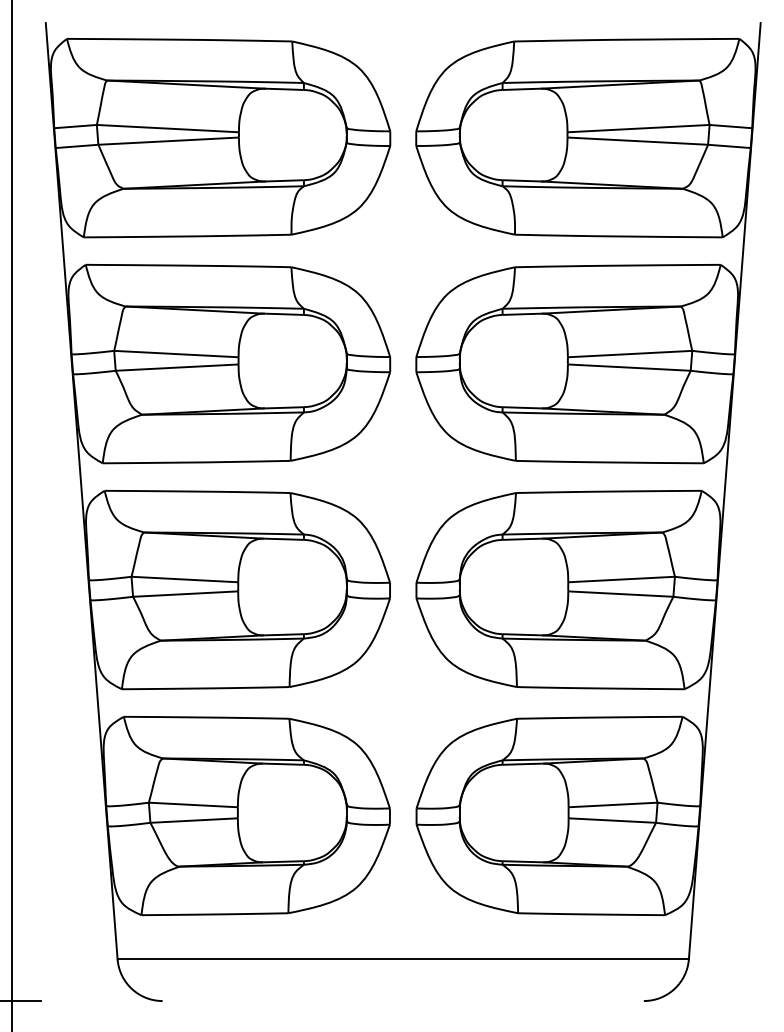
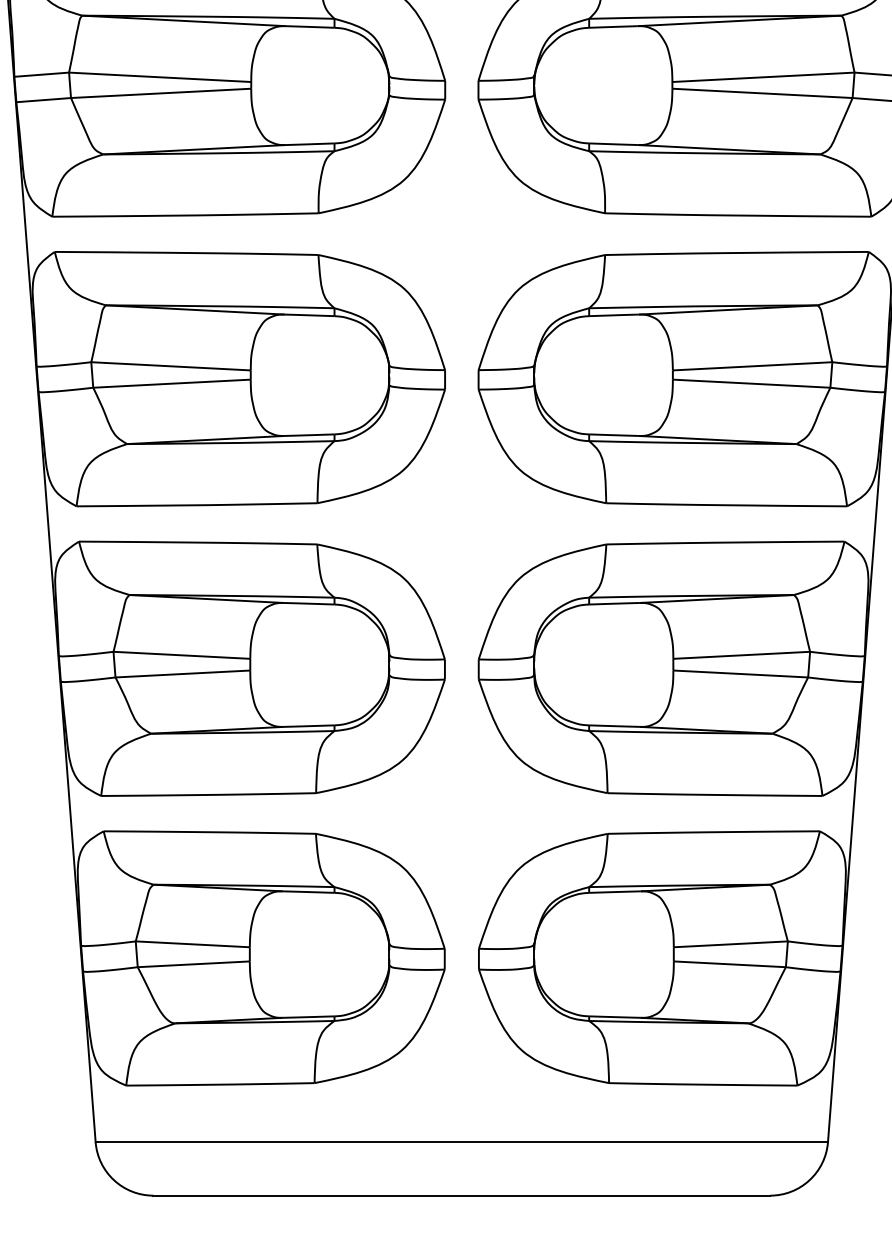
line: (402, 1001) -> (460, 1196), added

